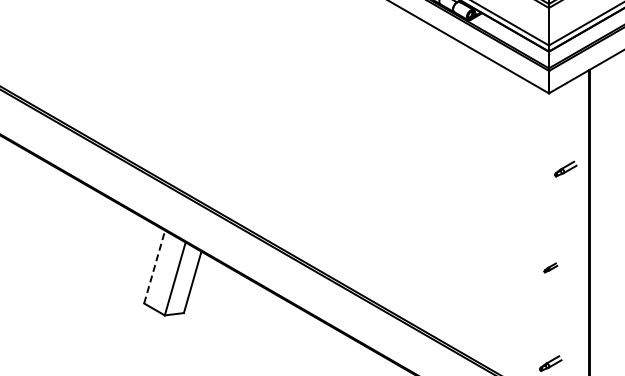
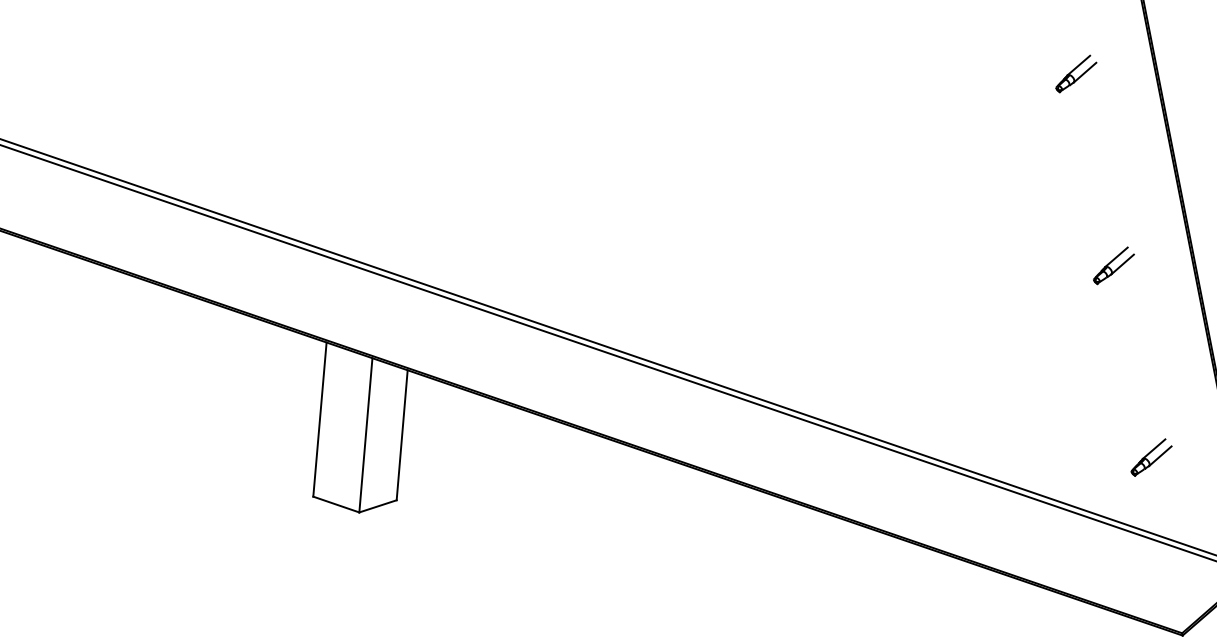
part: (565, 168) -> (1075, 72), moved
line: (154, 267) -> (319, 420), dashed -> solid
part: (550, 267) -> (1113, 264), size x1.67

